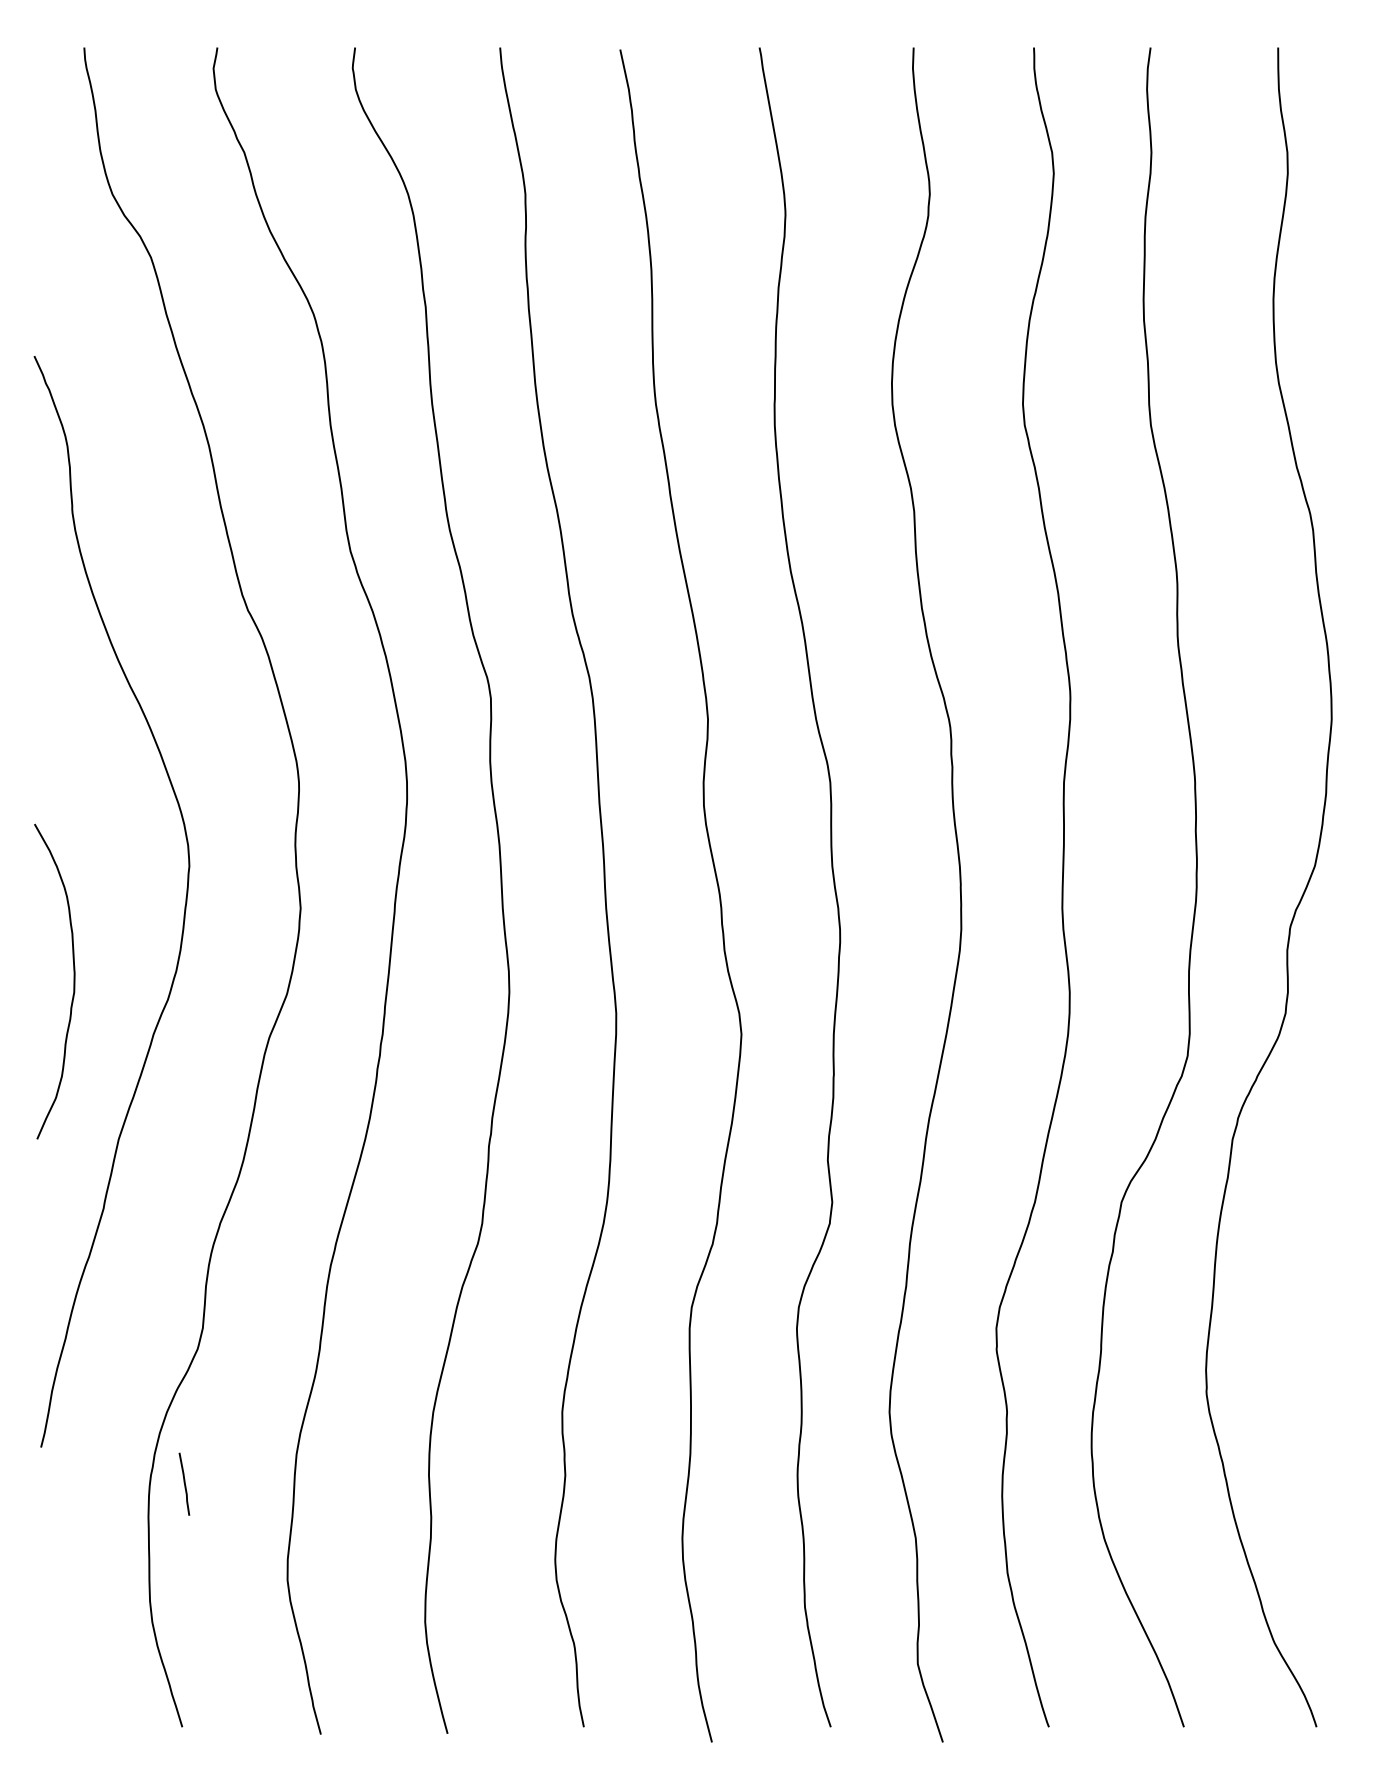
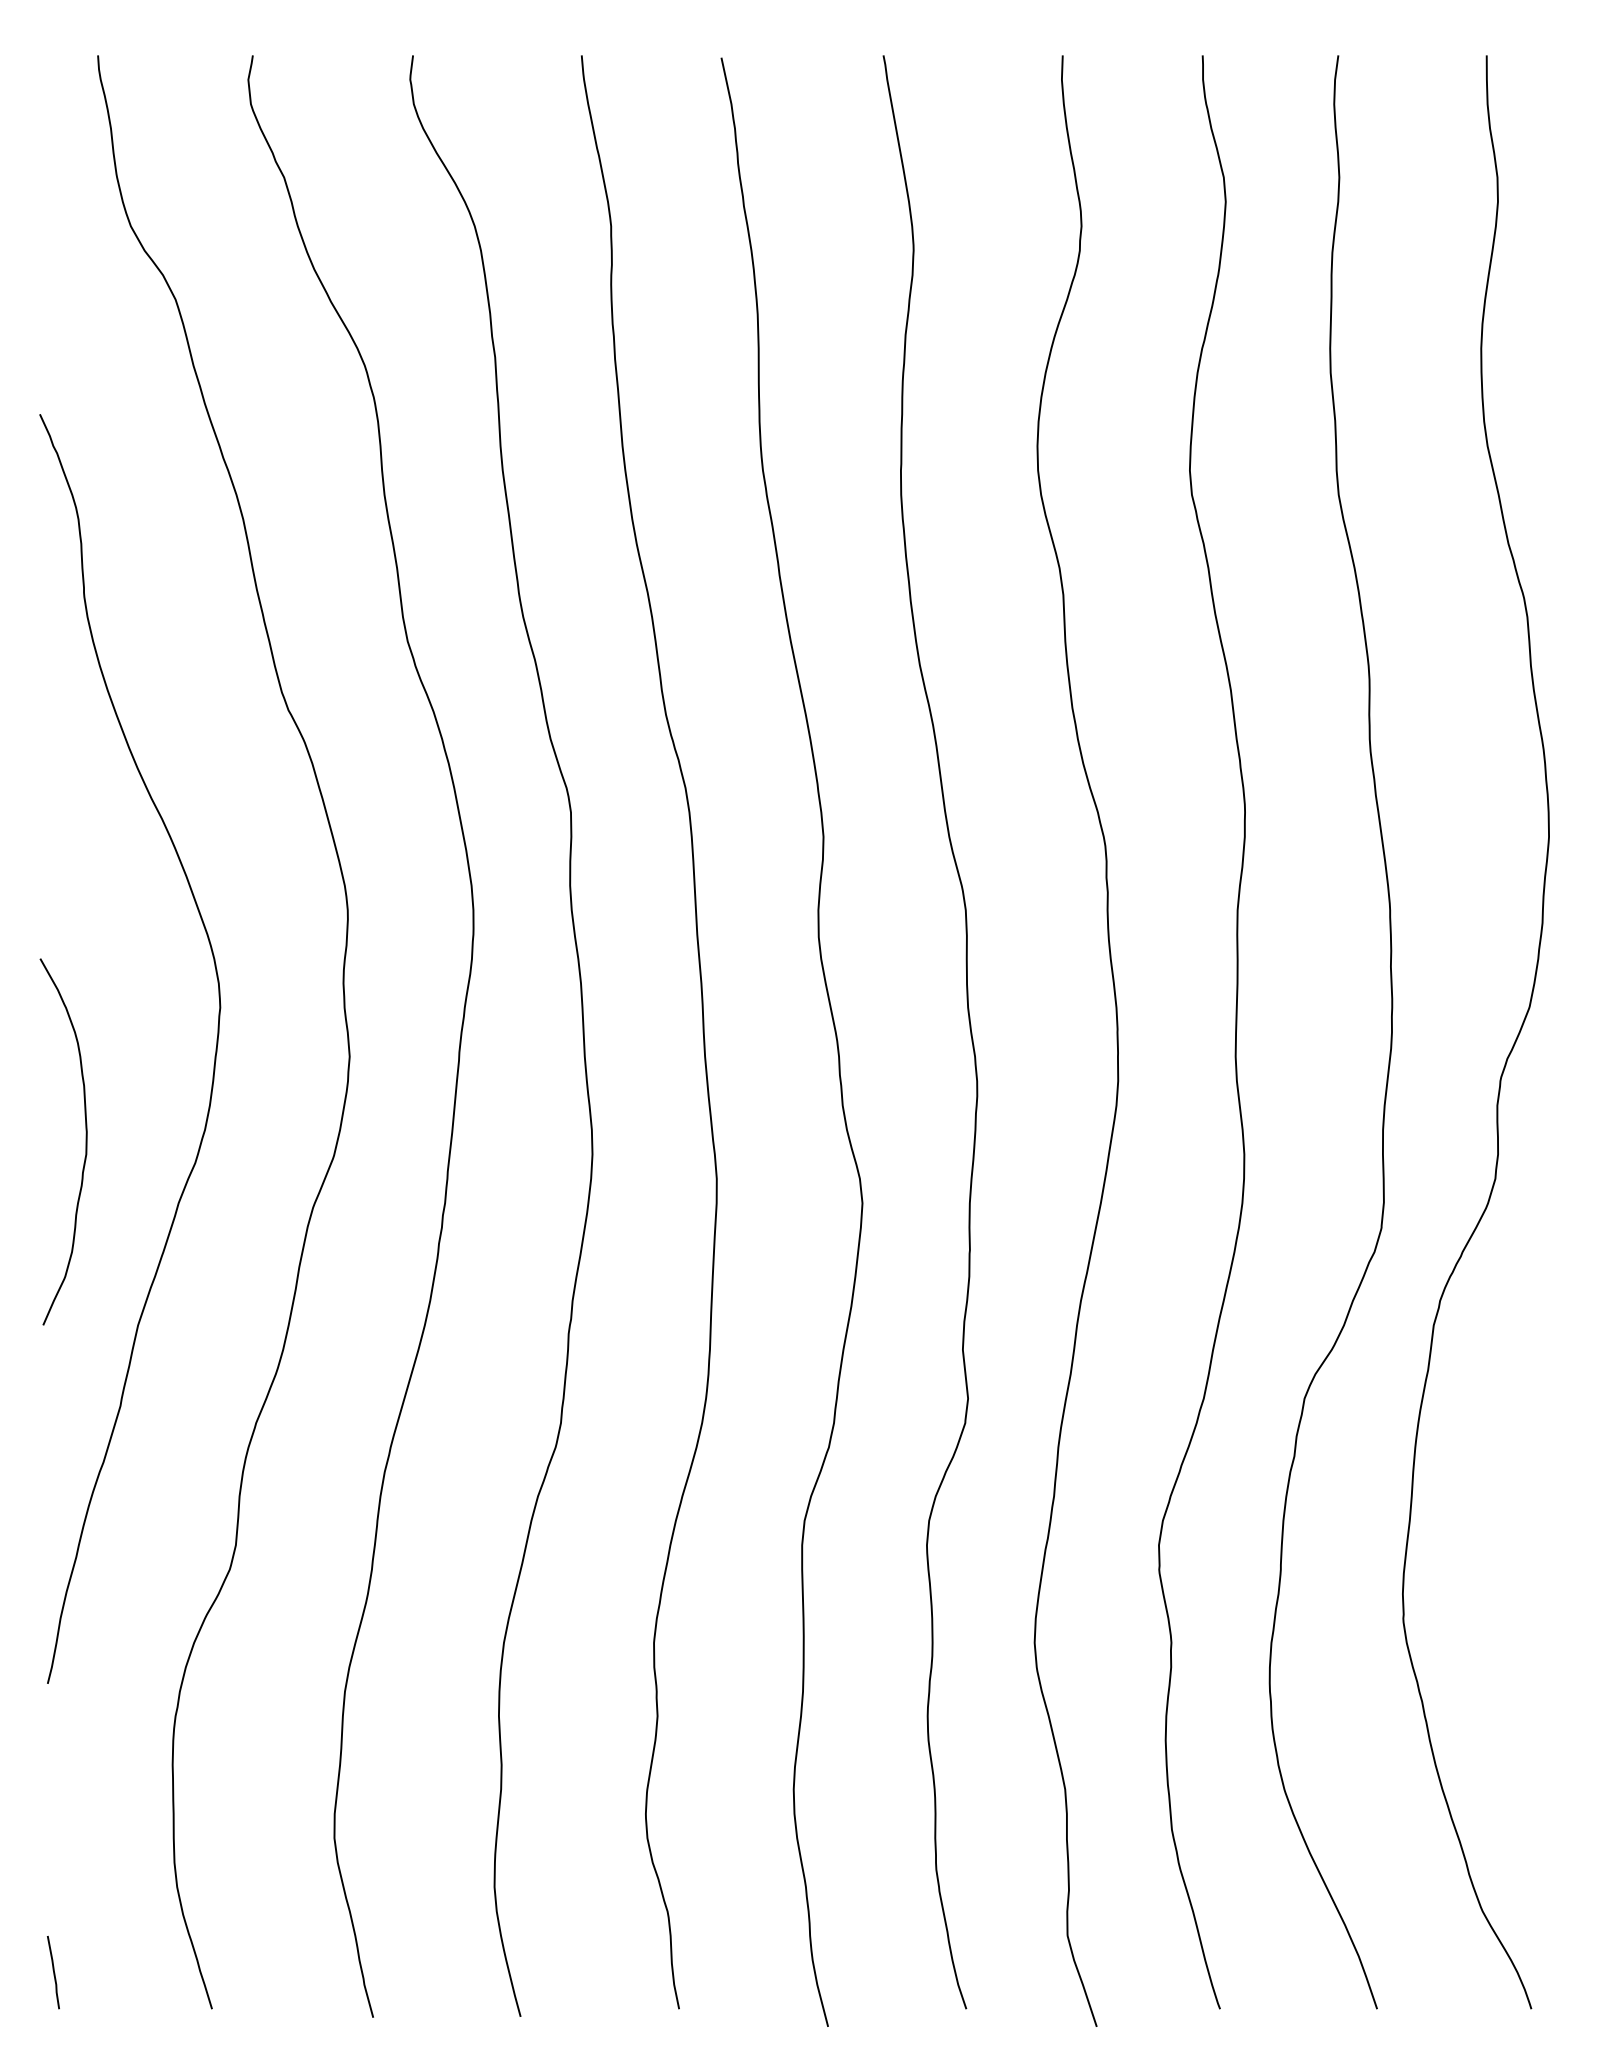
line: (184, 1484) -> (53, 1972), moved

